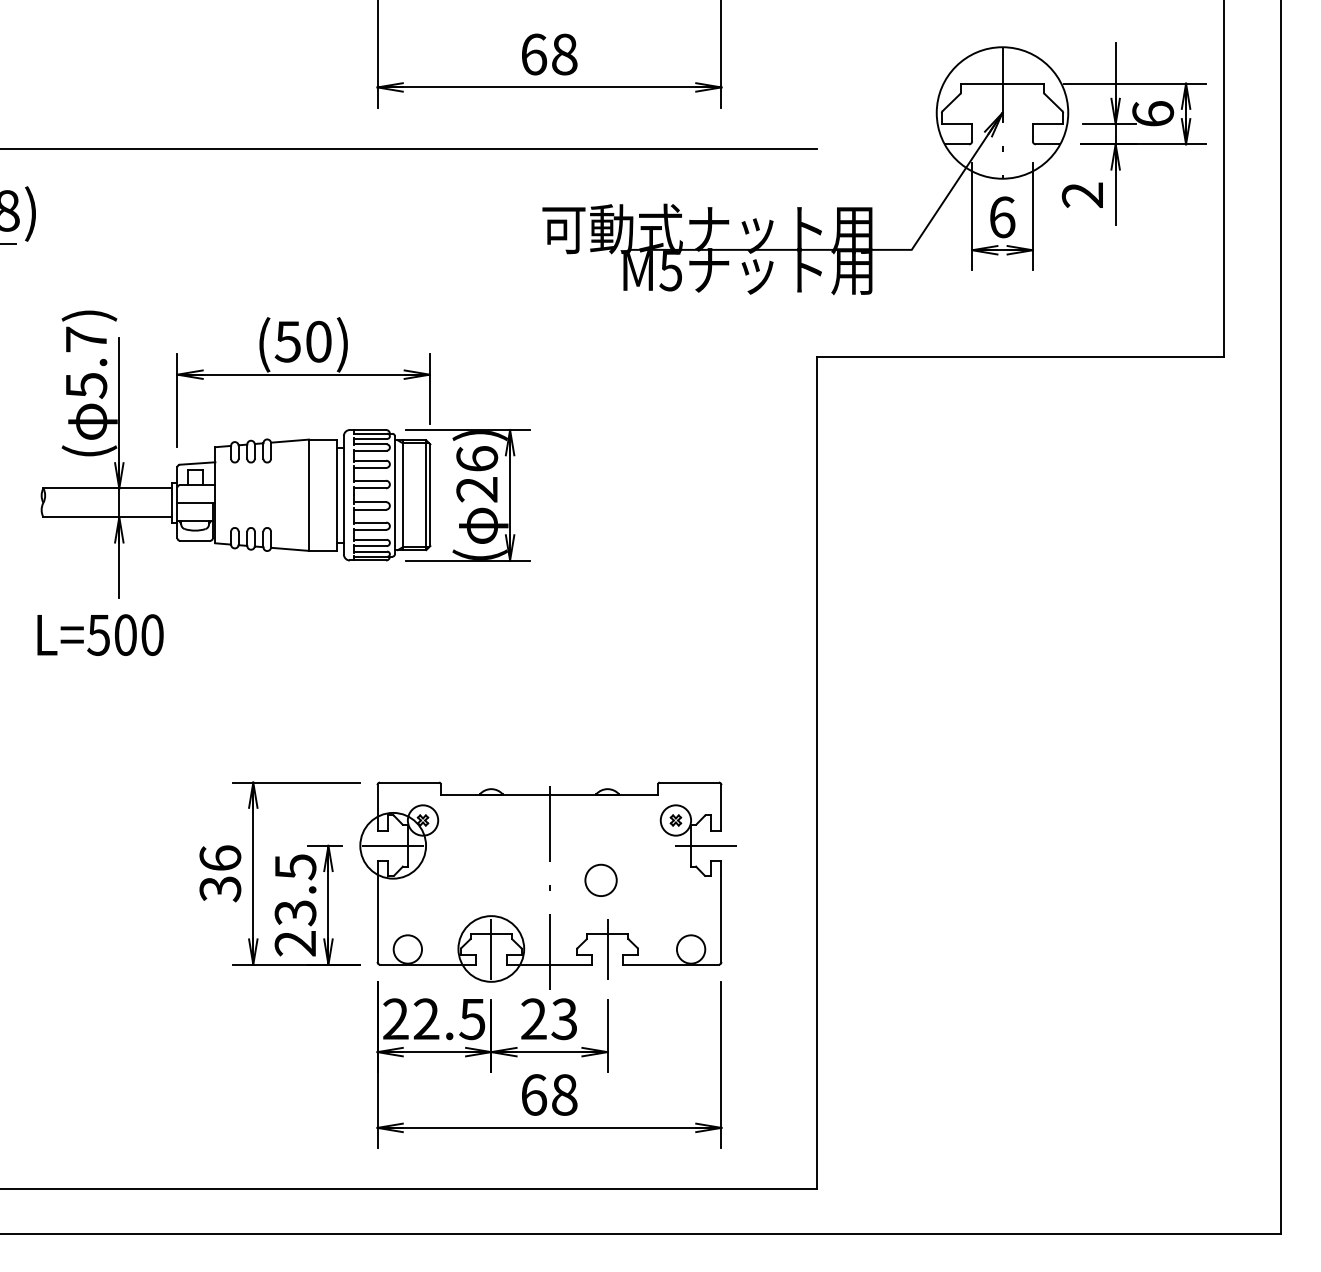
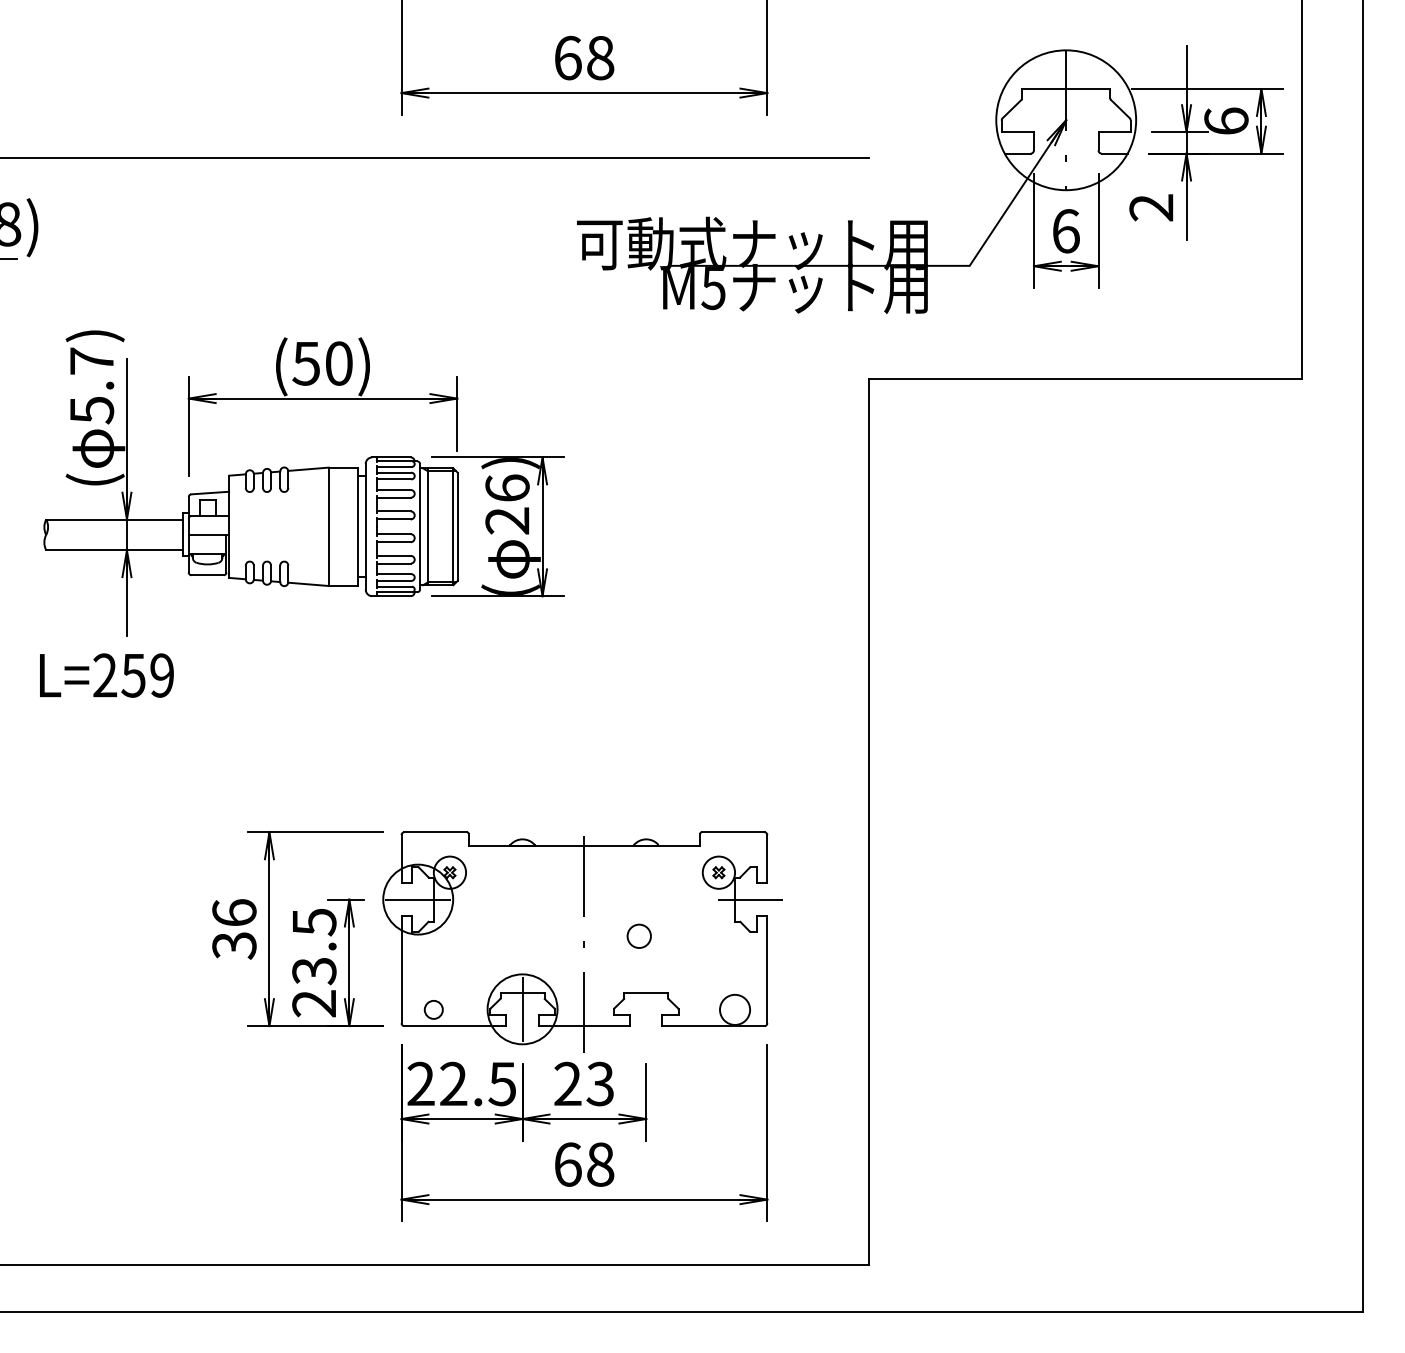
text: (125, 635) -> (133, 675), L=500 -> L=259
circle: (600, 879) -> (638, 935), size x0.7
line: (607, 948) -> (646, 1008), removed
circle: (407, 949) -> (433, 1009), size x0.6

